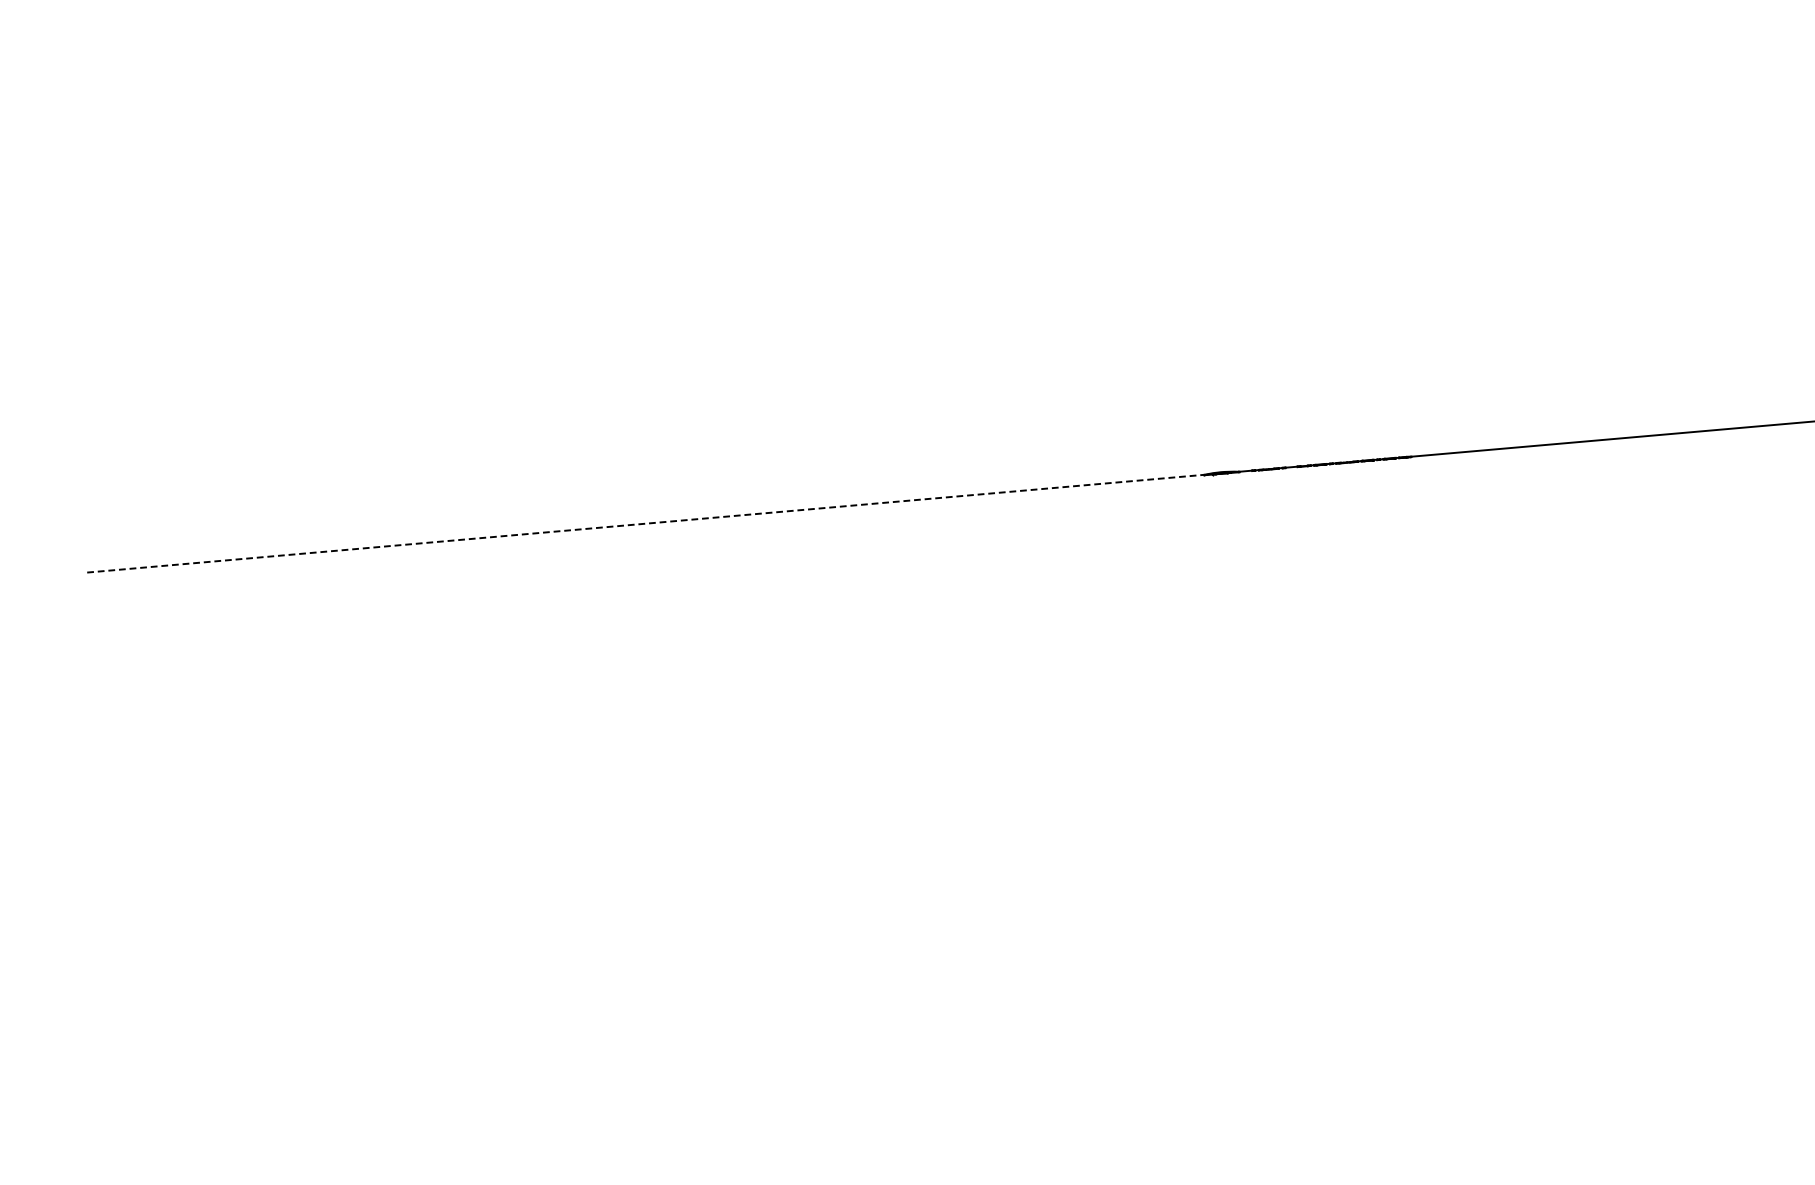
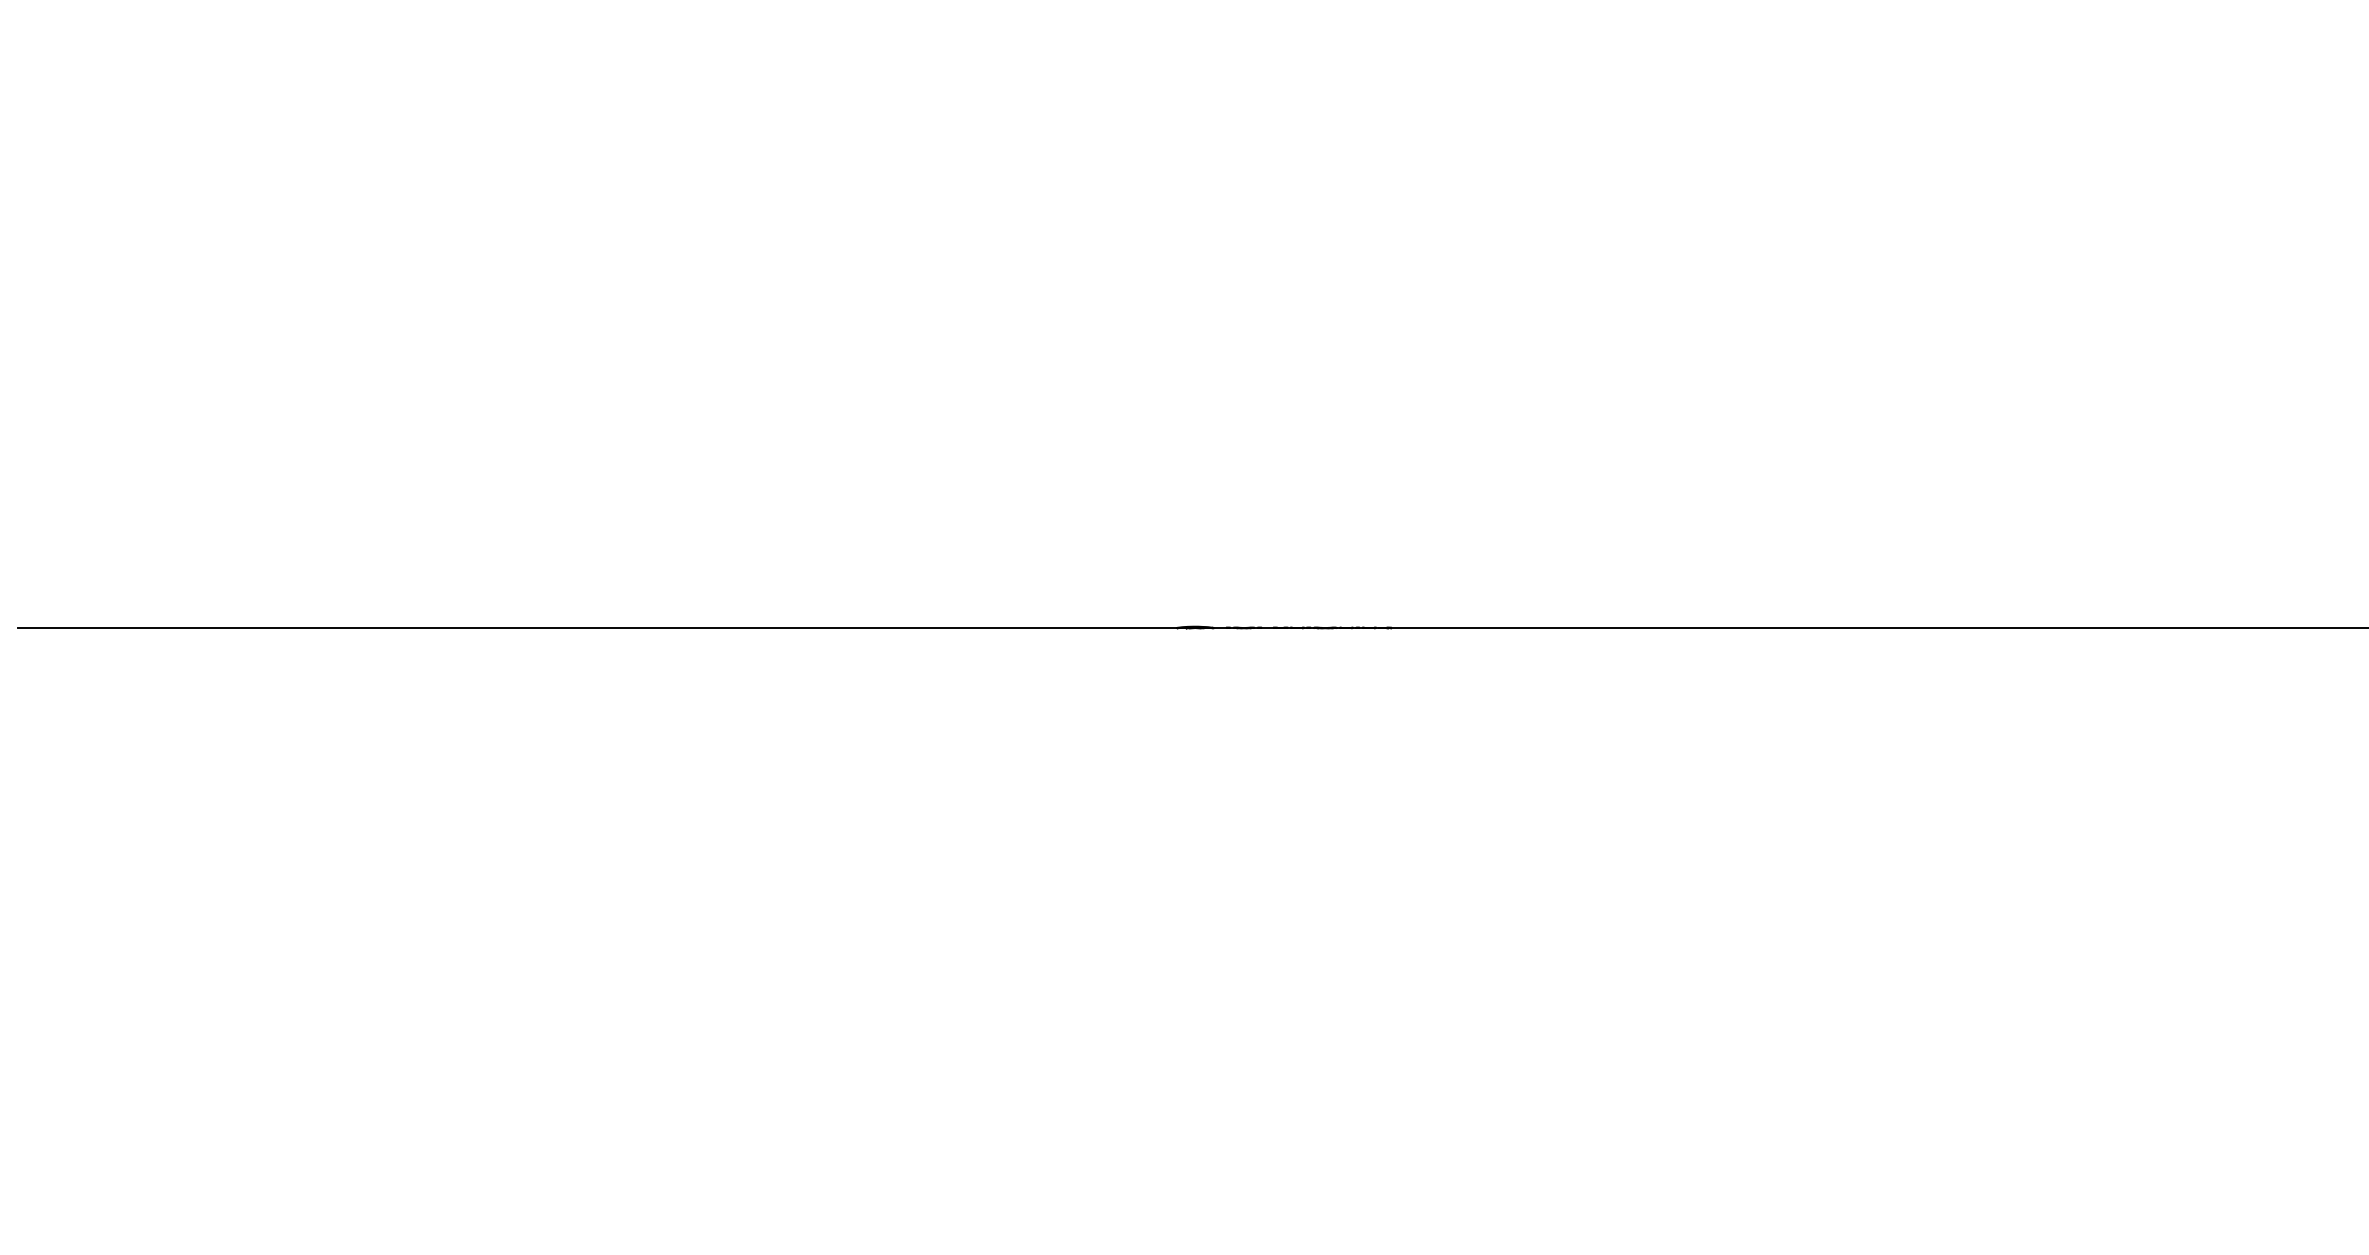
line: (645, 523) -> (597, 627), dashed -> solid

